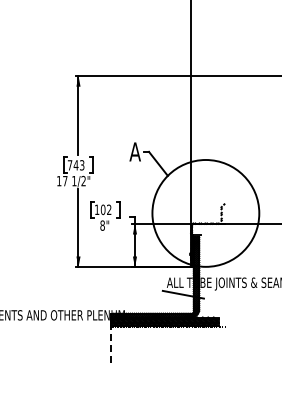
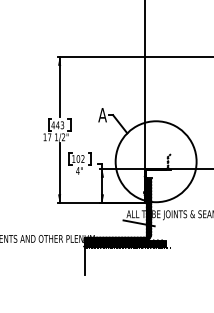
text: (69, 165) -> (52, 125), 743 -> 443
text: (102, 225) -> (77, 170), 8" -> 4"
line: (111, 345) -> (84, 261), dashed -> solid

